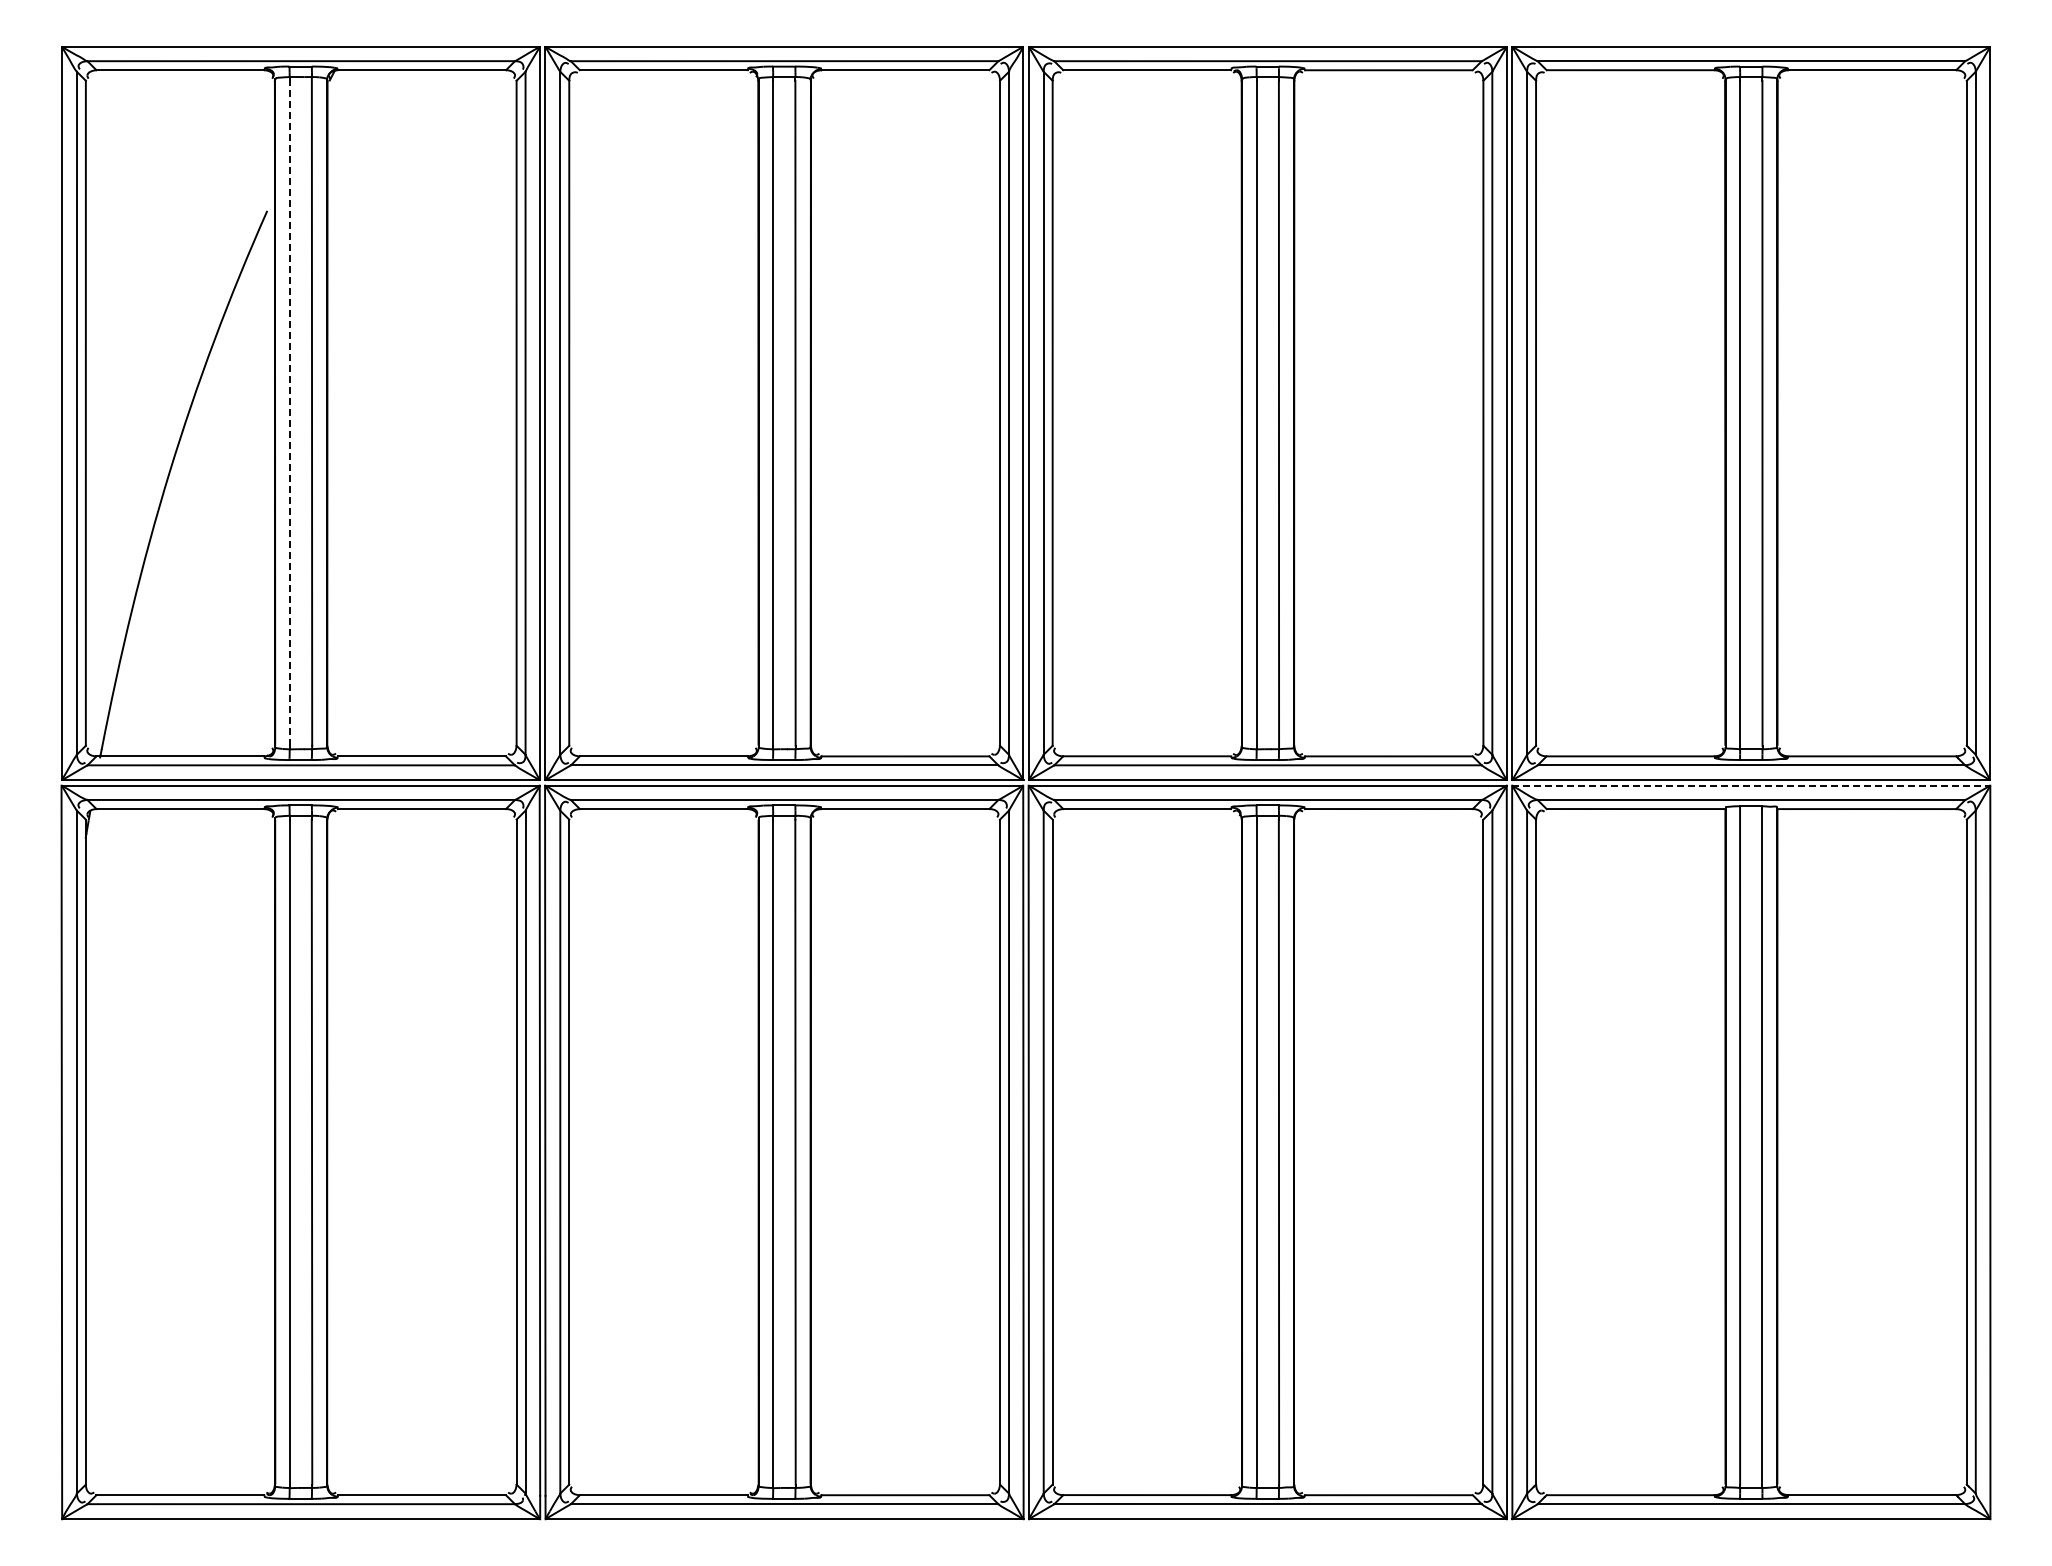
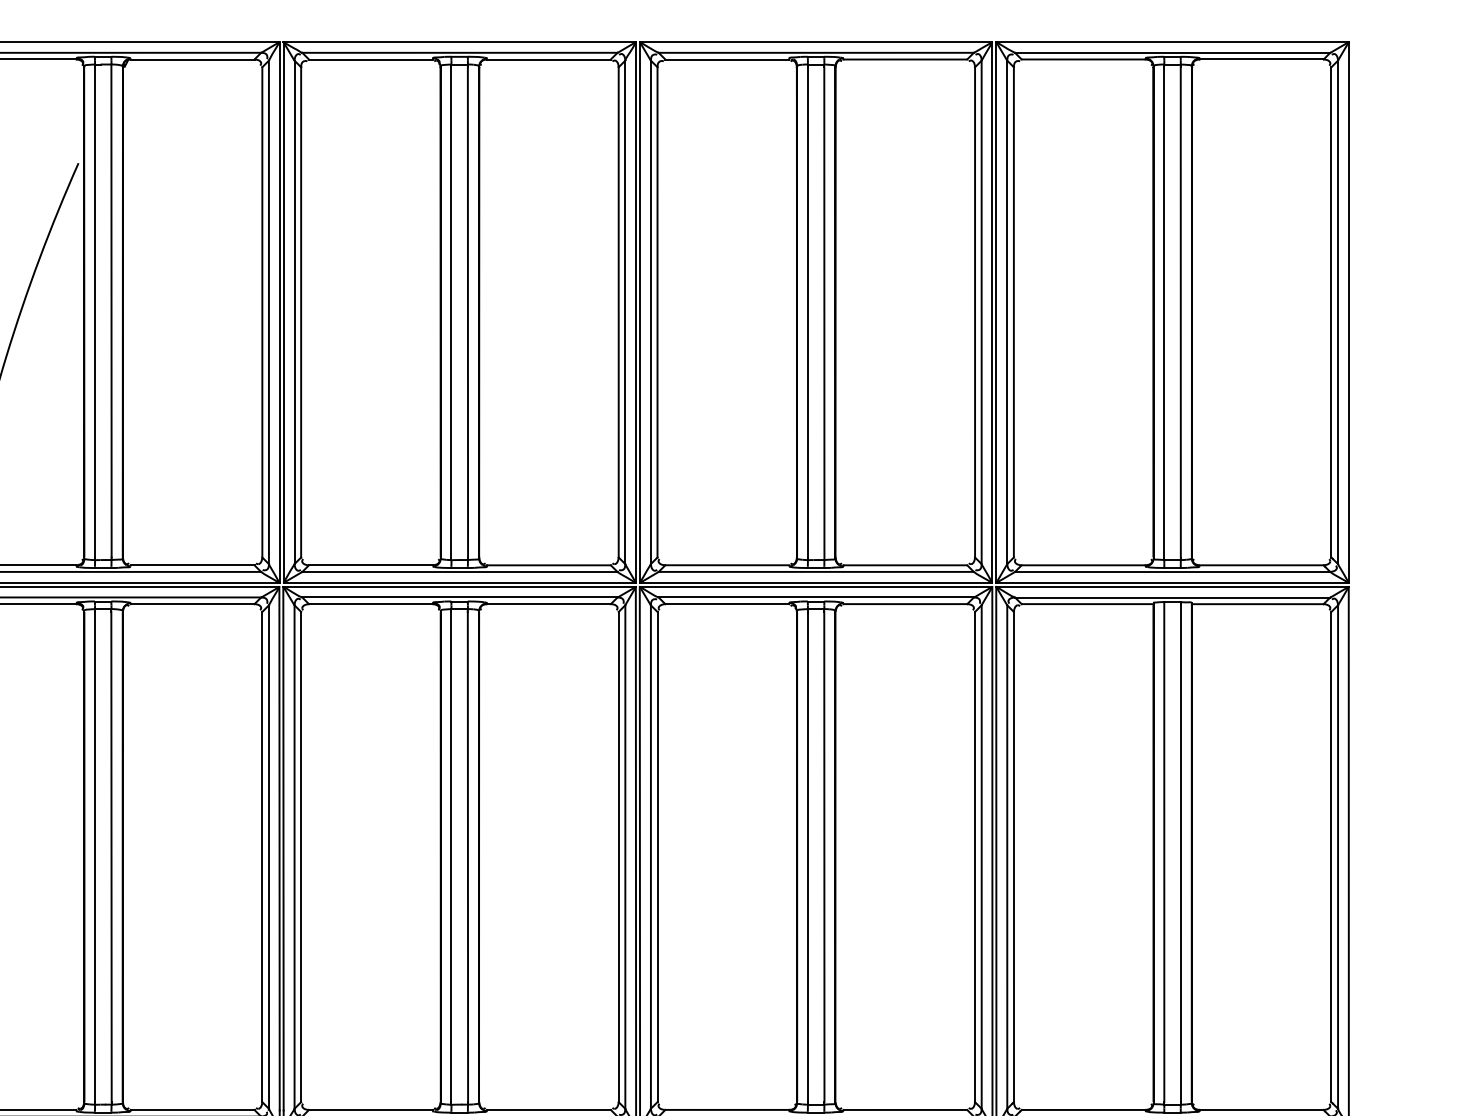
line: (289, 412) -> (94, 311), dashed -> solid
line: (1751, 785) -> (1172, 586), dashed -> solid

